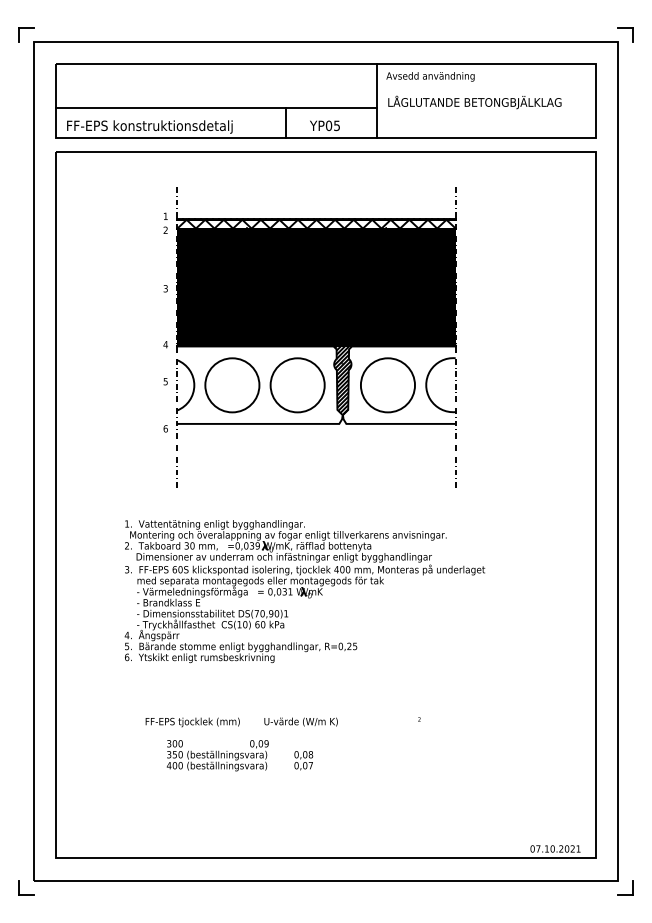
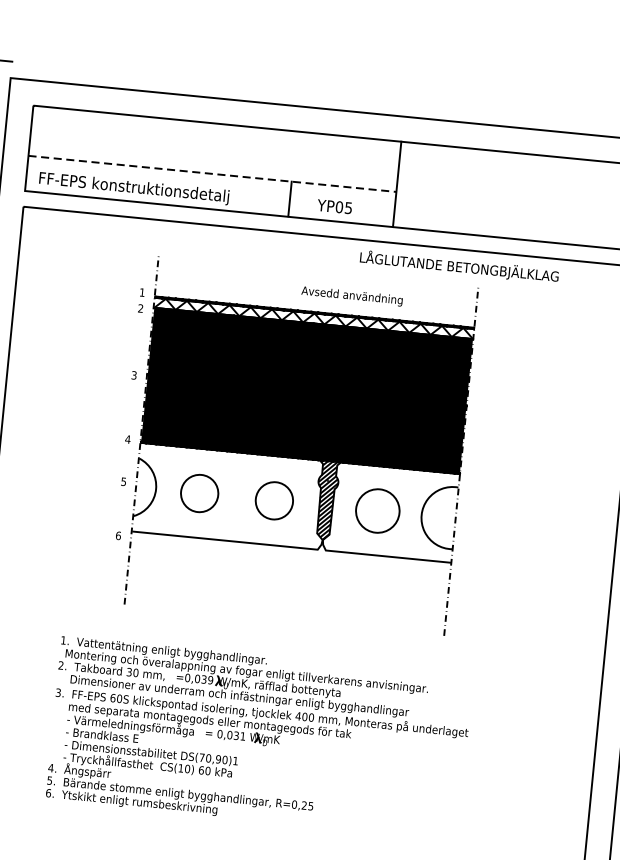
text: (430, 76) -> (352, 295), moved
text: (474, 102) -> (458, 267), moved
line: (216, 107) -> (212, 173), solid -> dashed
circle: (232, 385) -> (199, 493), size x0.6
circle: (297, 385) -> (274, 501), size x0.6
circle: (387, 385) -> (377, 511), size x0.7

